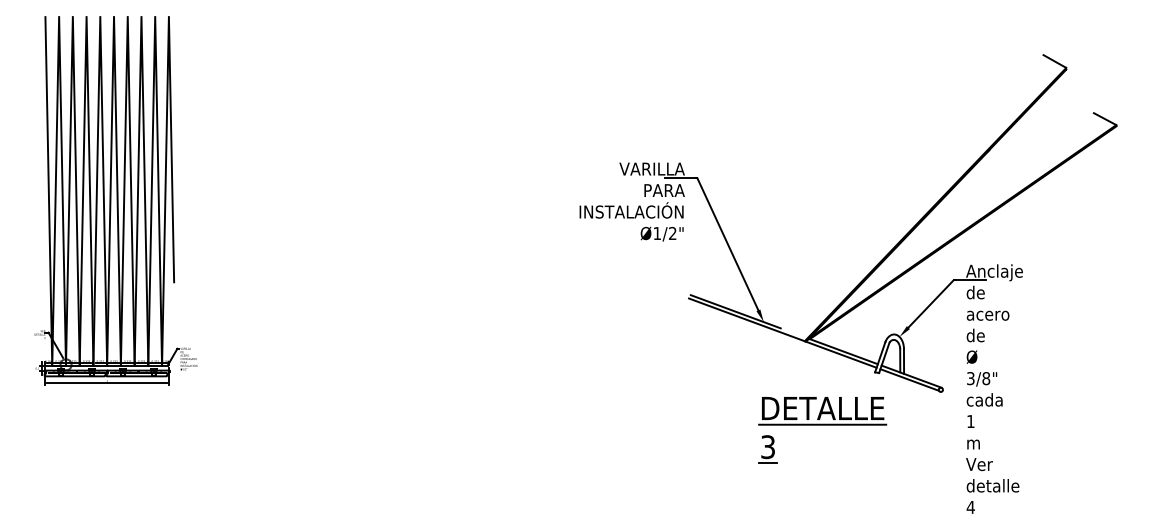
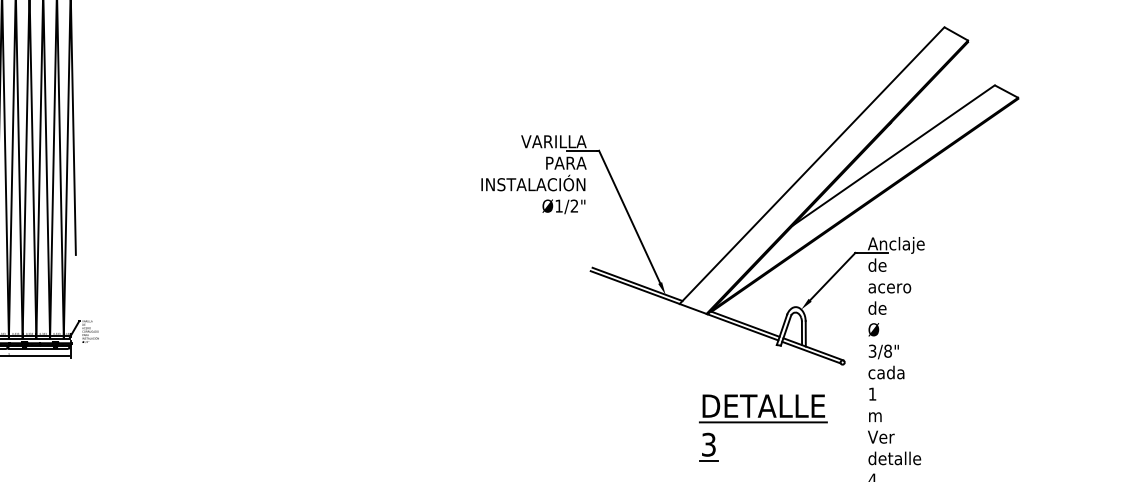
line: (992, 182) -> (894, 155), added
line: (909, 192) -> (811, 165), added
part: (822, 430) -> (763, 428), moved

